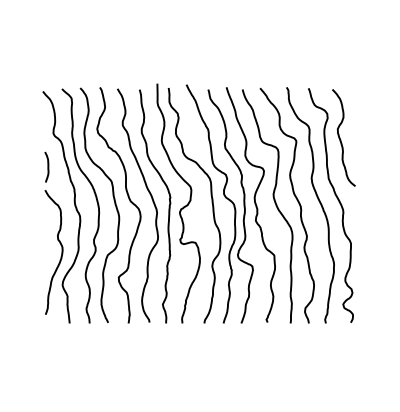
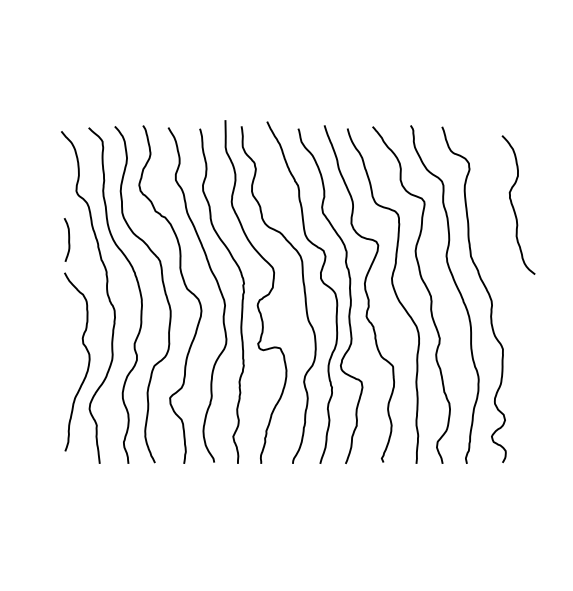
curve: (341, 139) -> (515, 207), moved

